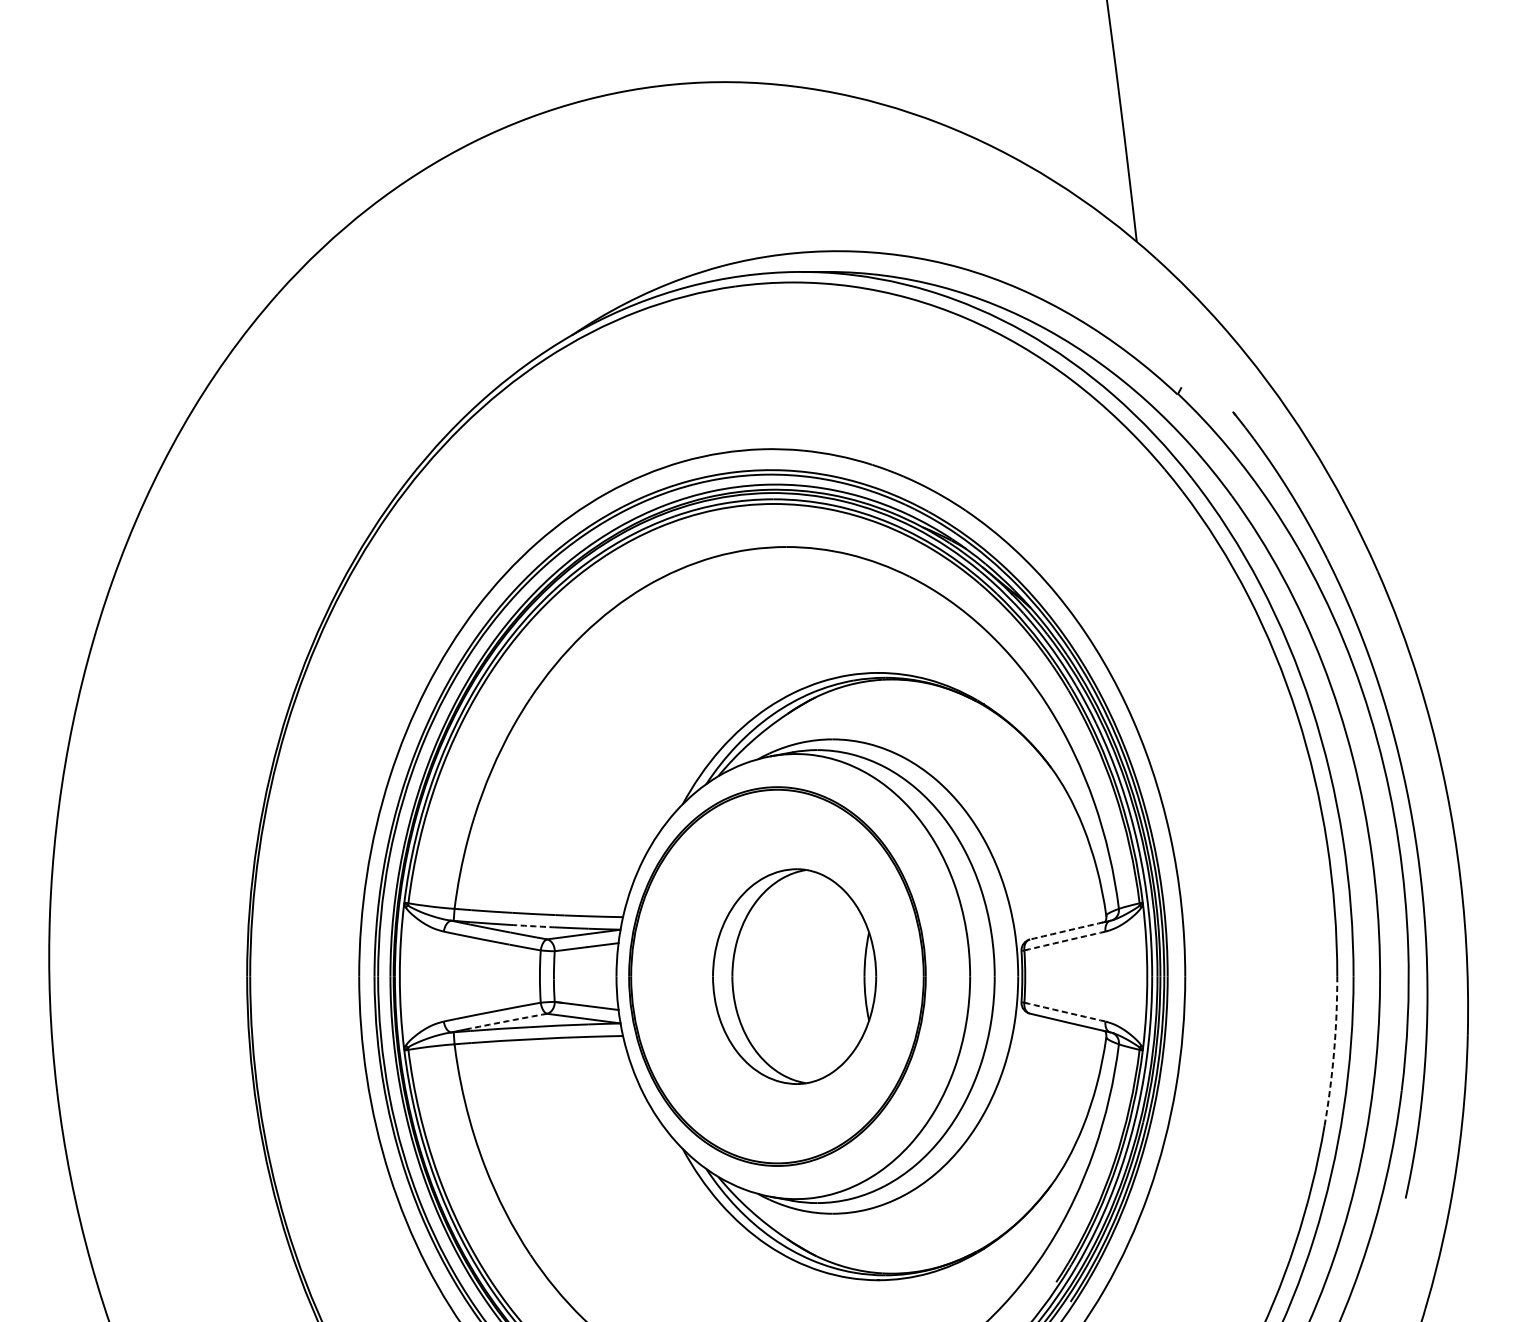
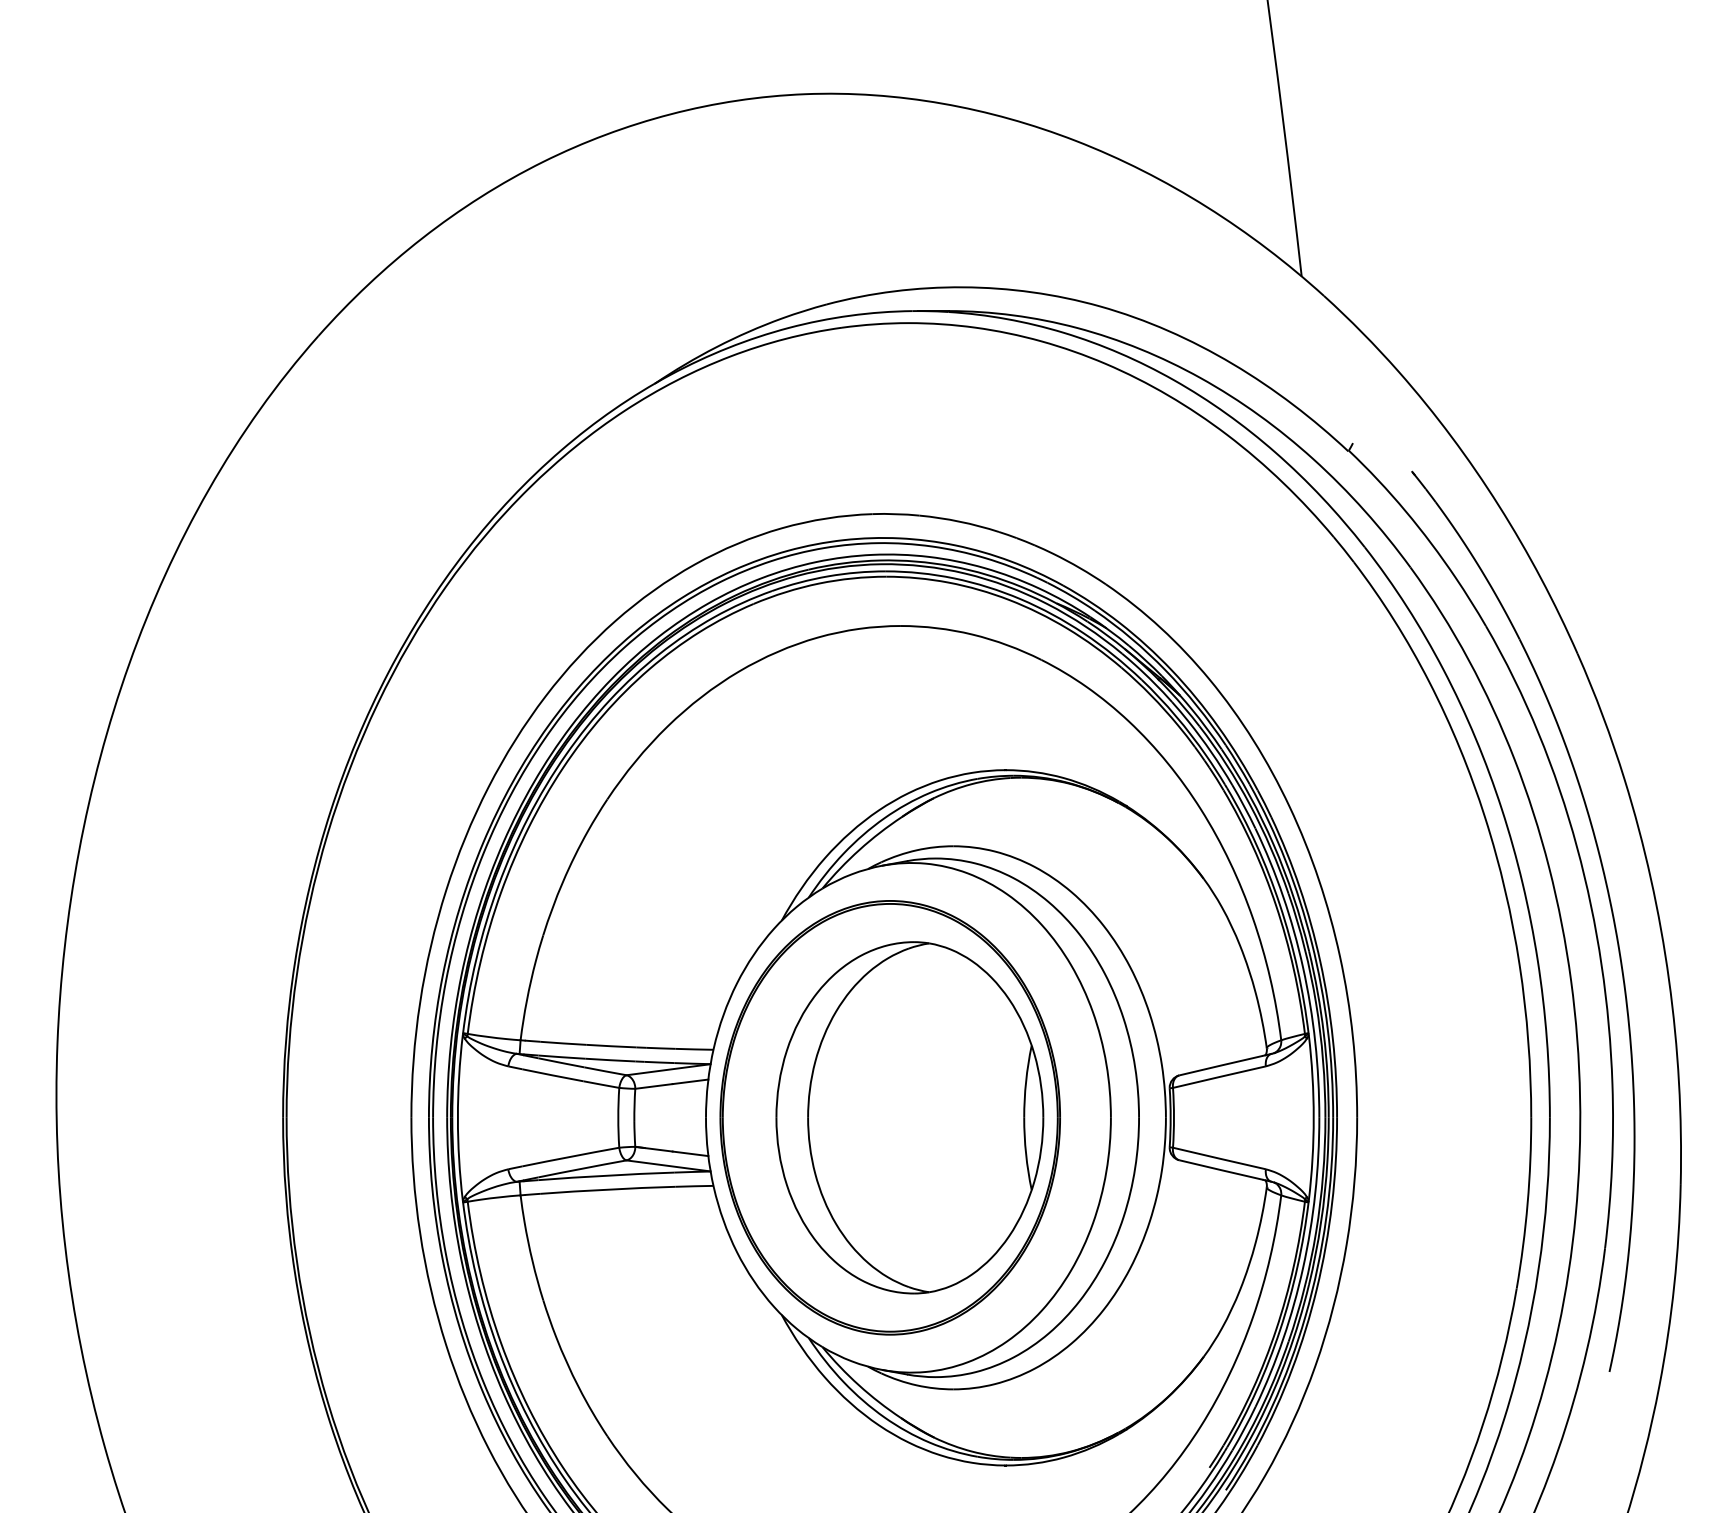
arc: (533, 926) -> (610, 1060), dashed -> solid
arc: (1066, 930) -> (1221, 1065), dashed -> solid
arc: (1065, 941) -> (1219, 1077), dashed -> solid
part: (794, 976) -> (909, 1117), size x1.43
arc: (1065, 1012) -> (1219, 1158), dashed -> solid
arc: (508, 1020) -> (582, 1168), dashed -> solid
arc: (1334, 1051) -> (1527, 1203), dashed -> solid

